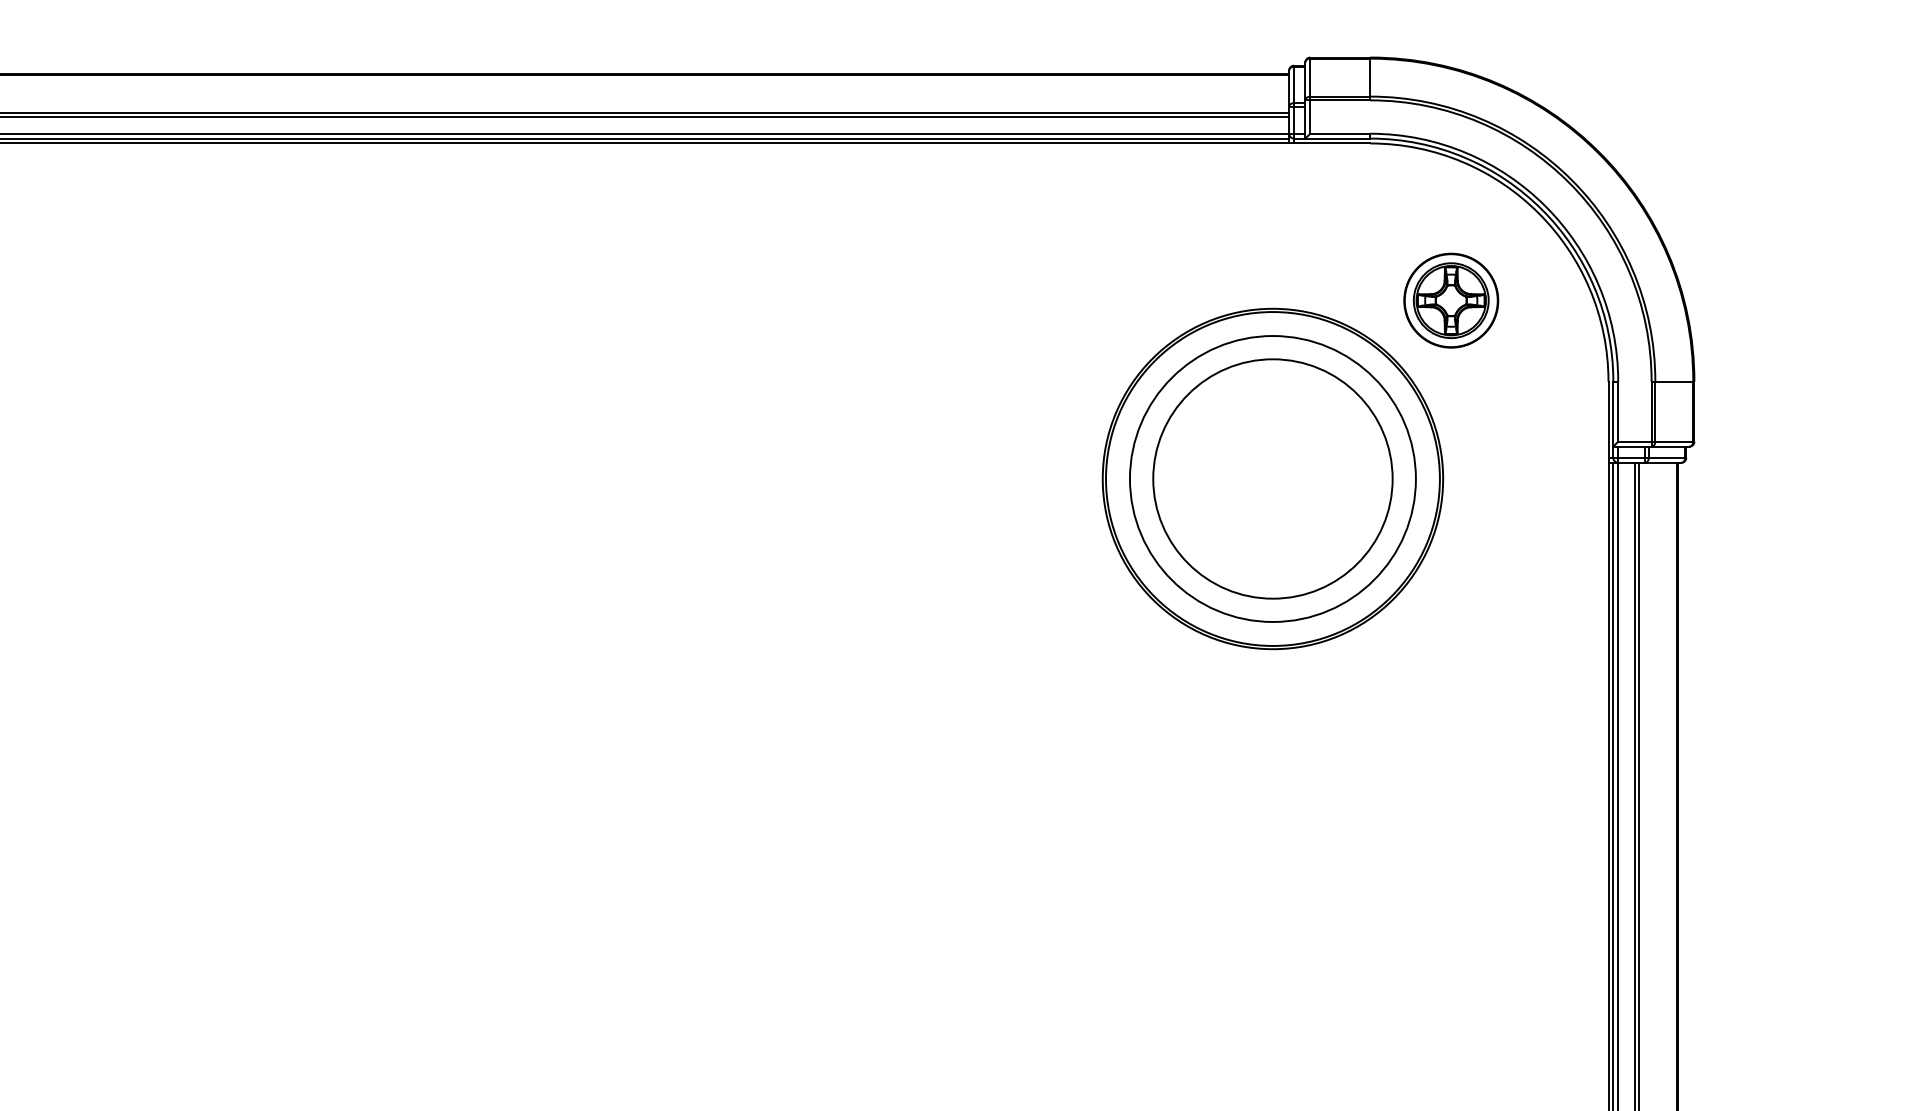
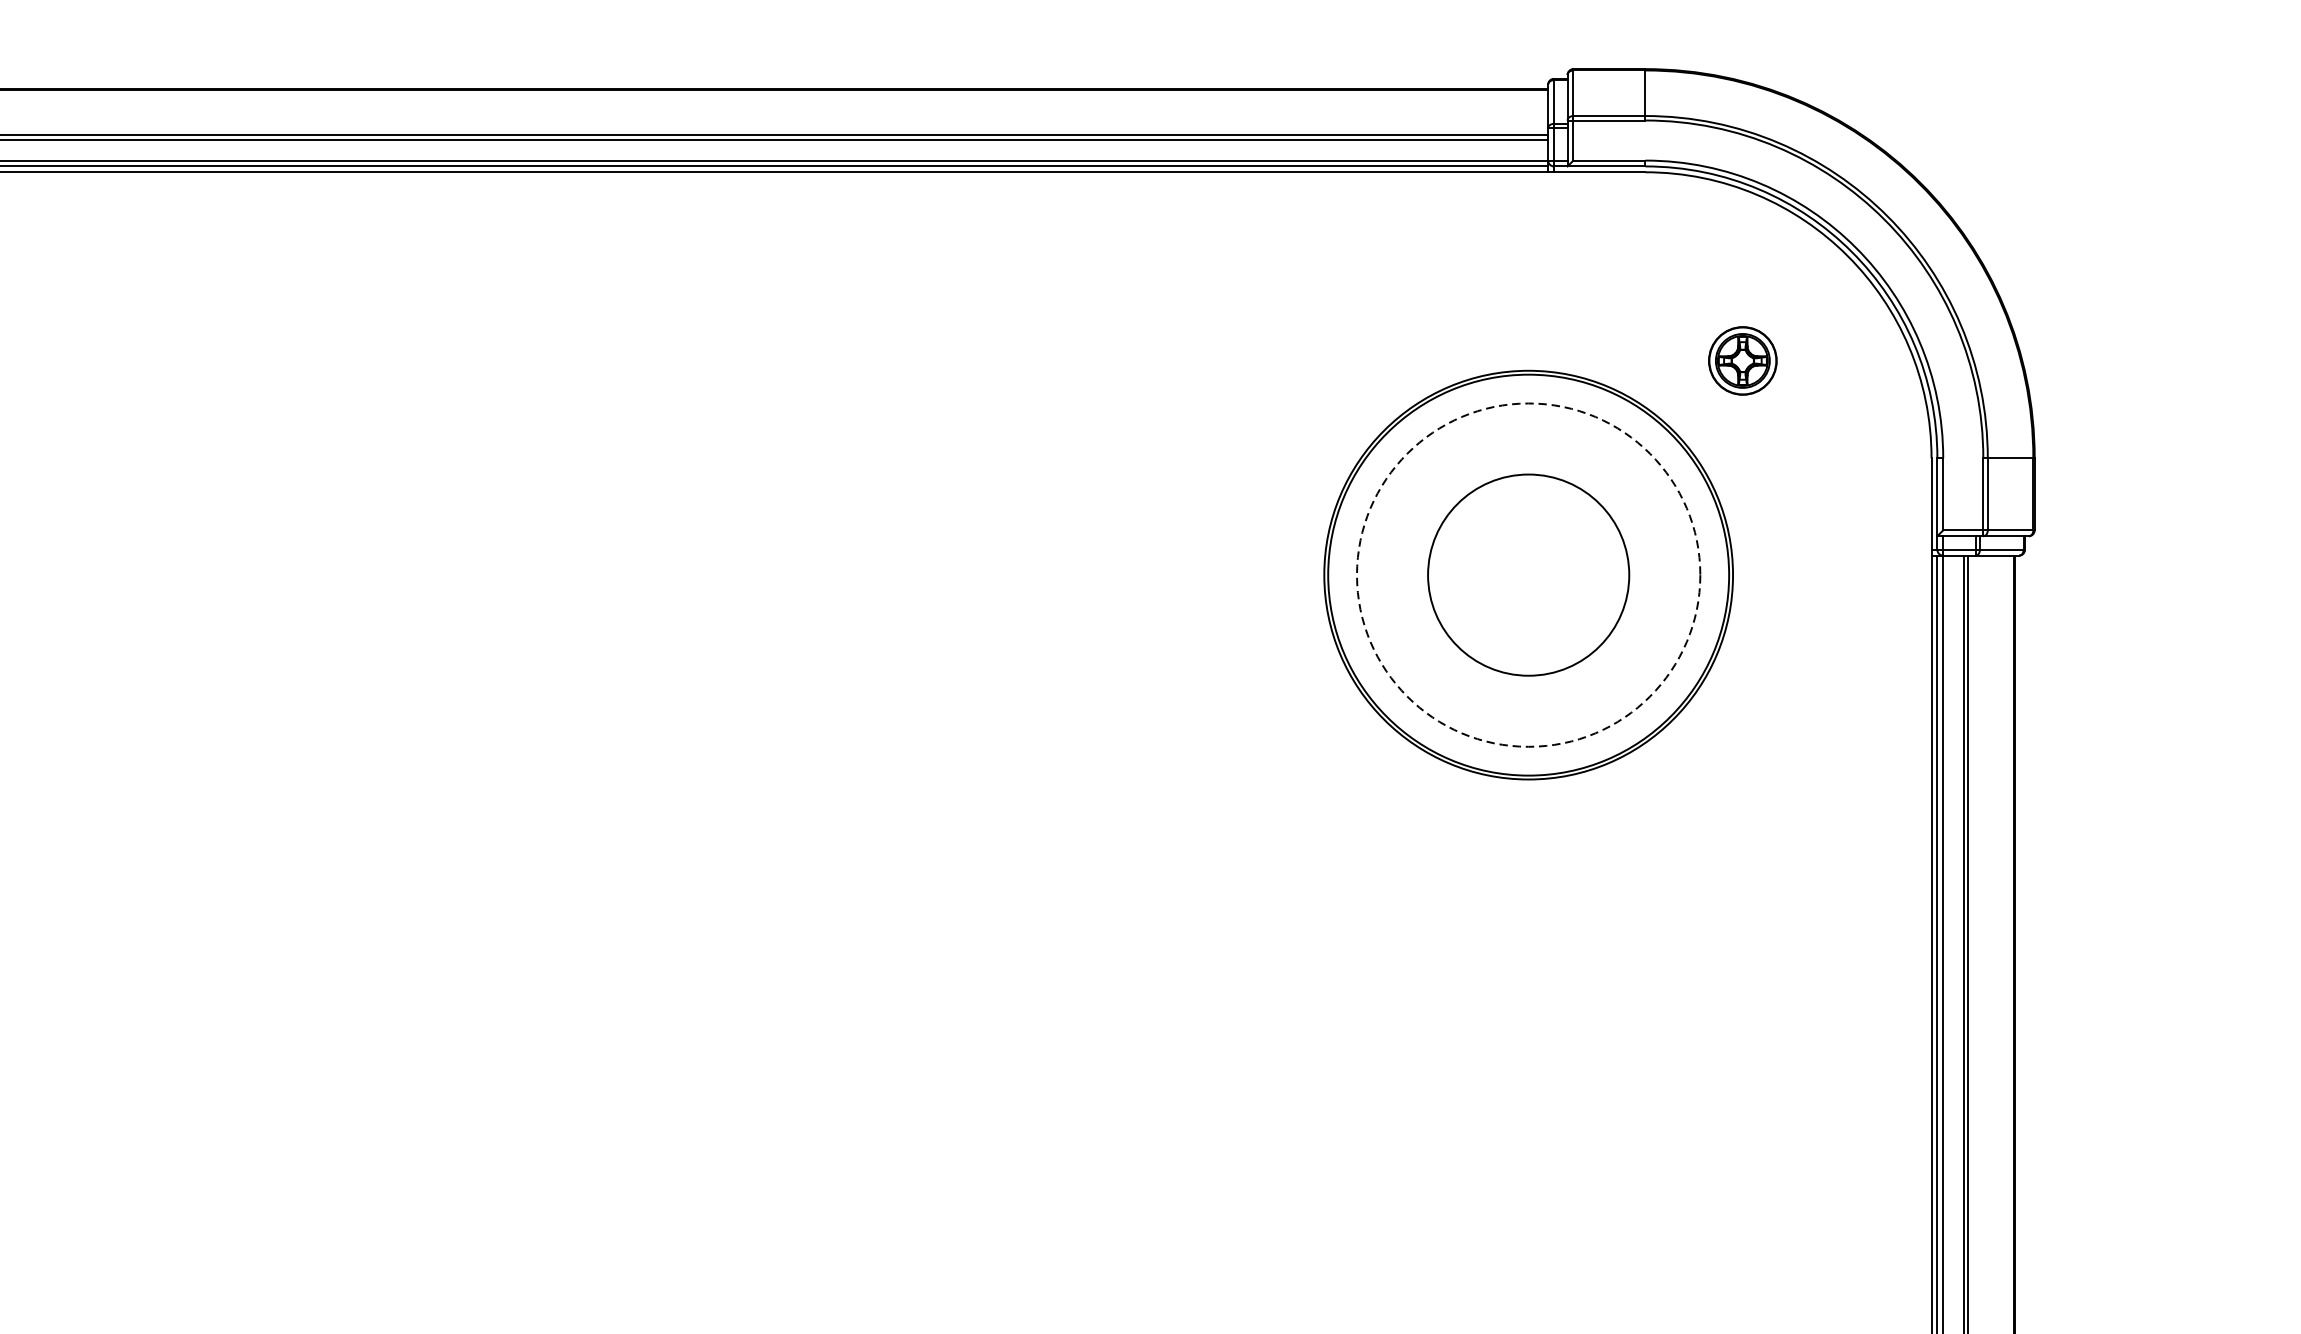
part: (1451, 300) -> (1743, 360), size x0.6
circle: (1272, 478) -> (1528, 574), size x0.7
circle: (1272, 478) -> (1528, 574), solid -> dashed

